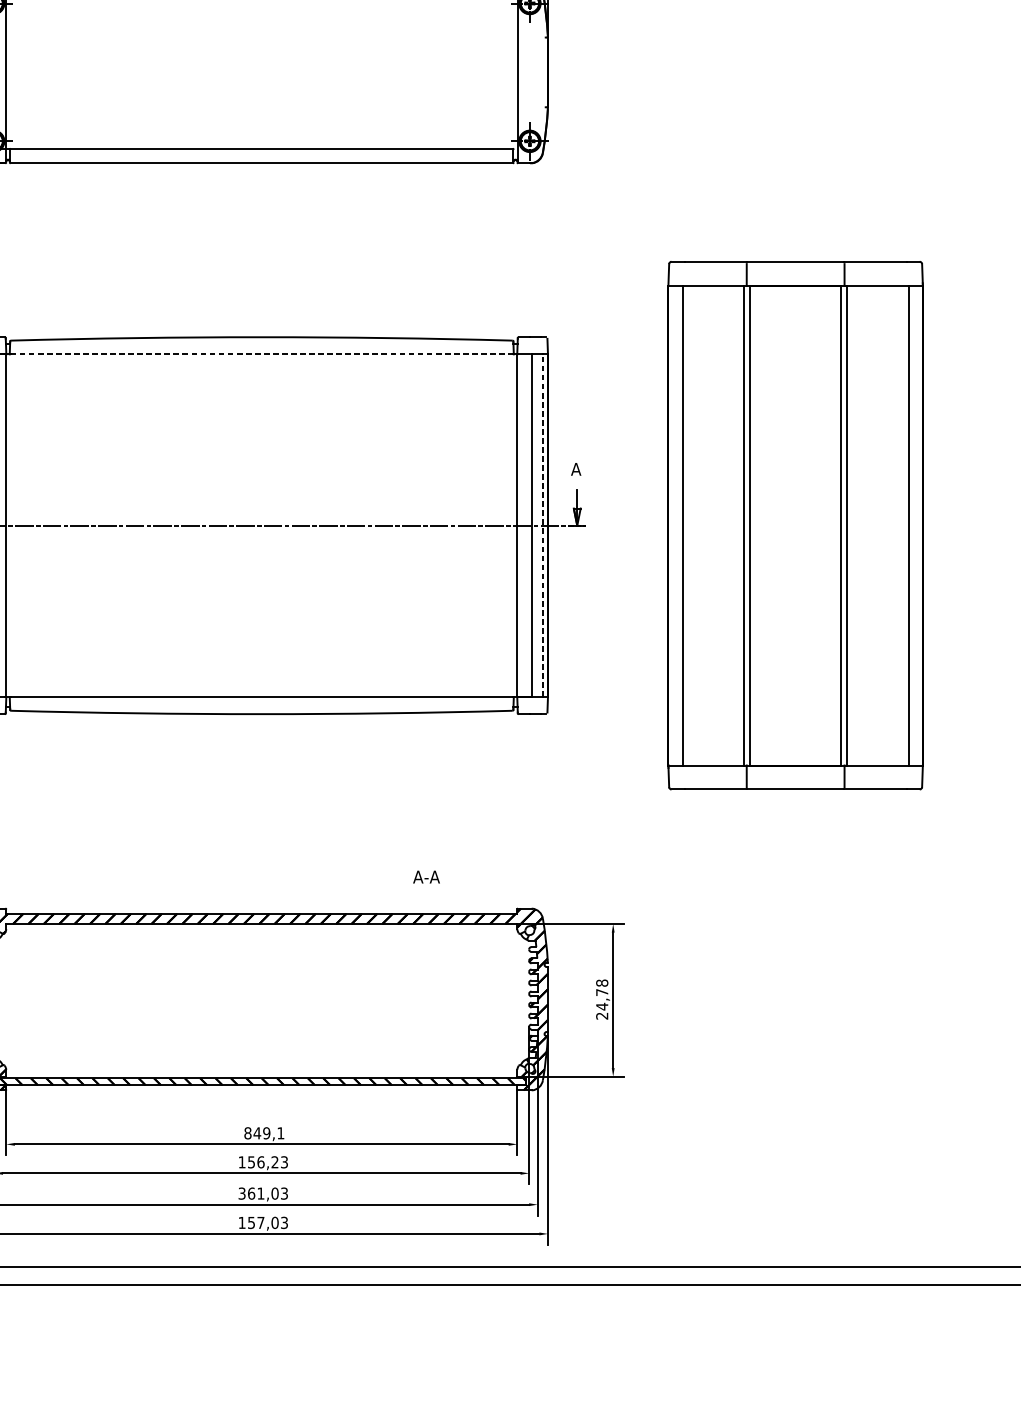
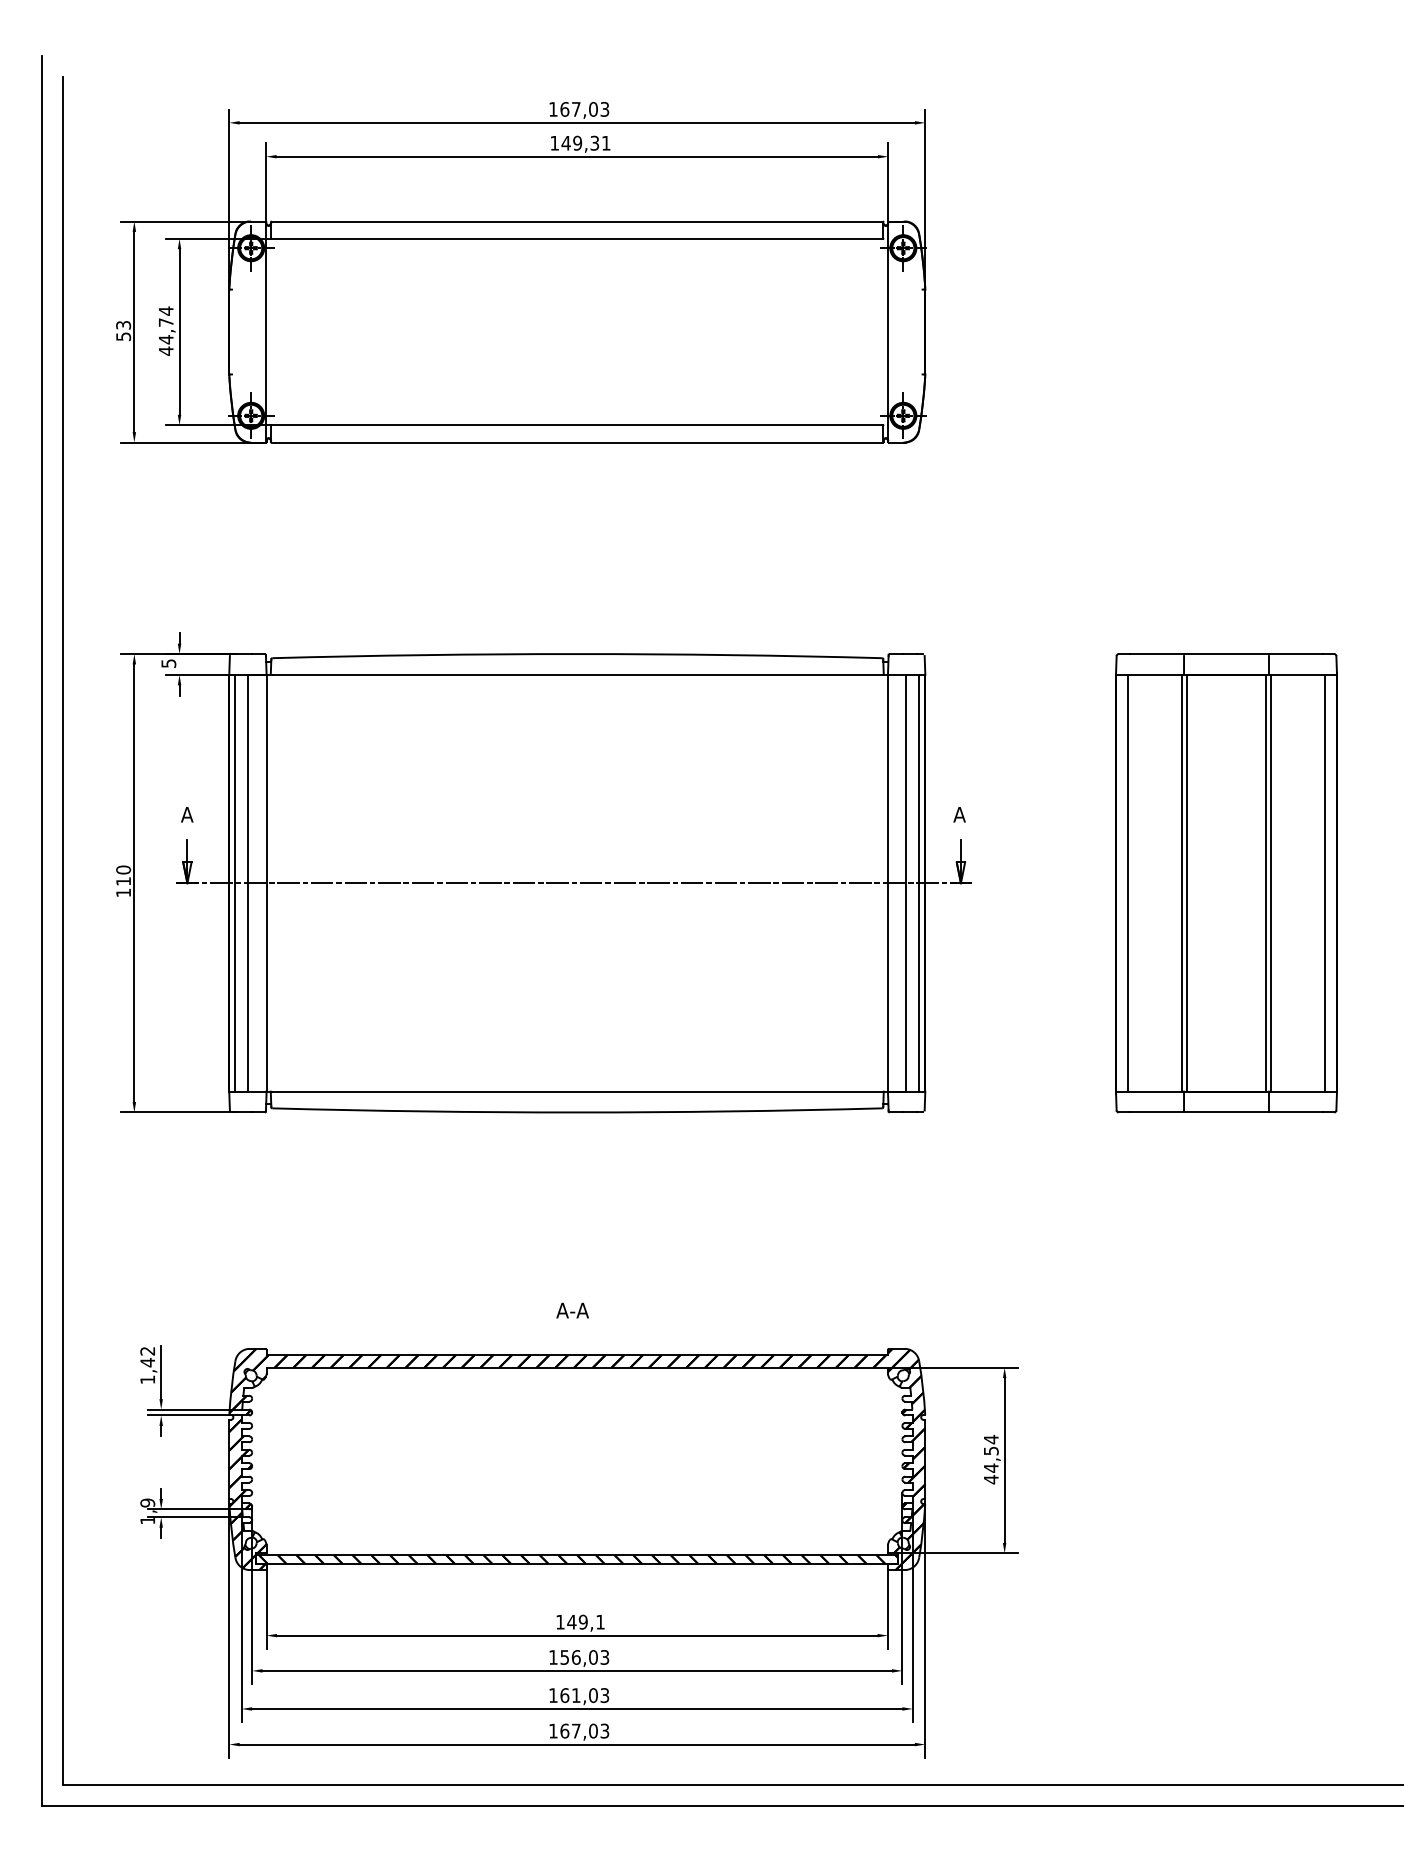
line: (261, 354) -> (577, 674), dashed -> solid
line: (543, 525) -> (919, 882), dashed -> solid
part: (795, 525) -> (1226, 883), size x0.71
text: (426, 877) -> (572, 1310), moved
text: (601, 999) -> (990, 1459), 24,78 -> 44,54
text: (247, 1132) -> (560, 1621), 849,1 -> 149,1
text: (275, 1162) -> (593, 1657), 156,23 -> 156,03
text: (242, 1193) -> (553, 1695), 361,03 -> 161,03
text: (251, 1222) -> (564, 1730), 157,03 -> 167,03

